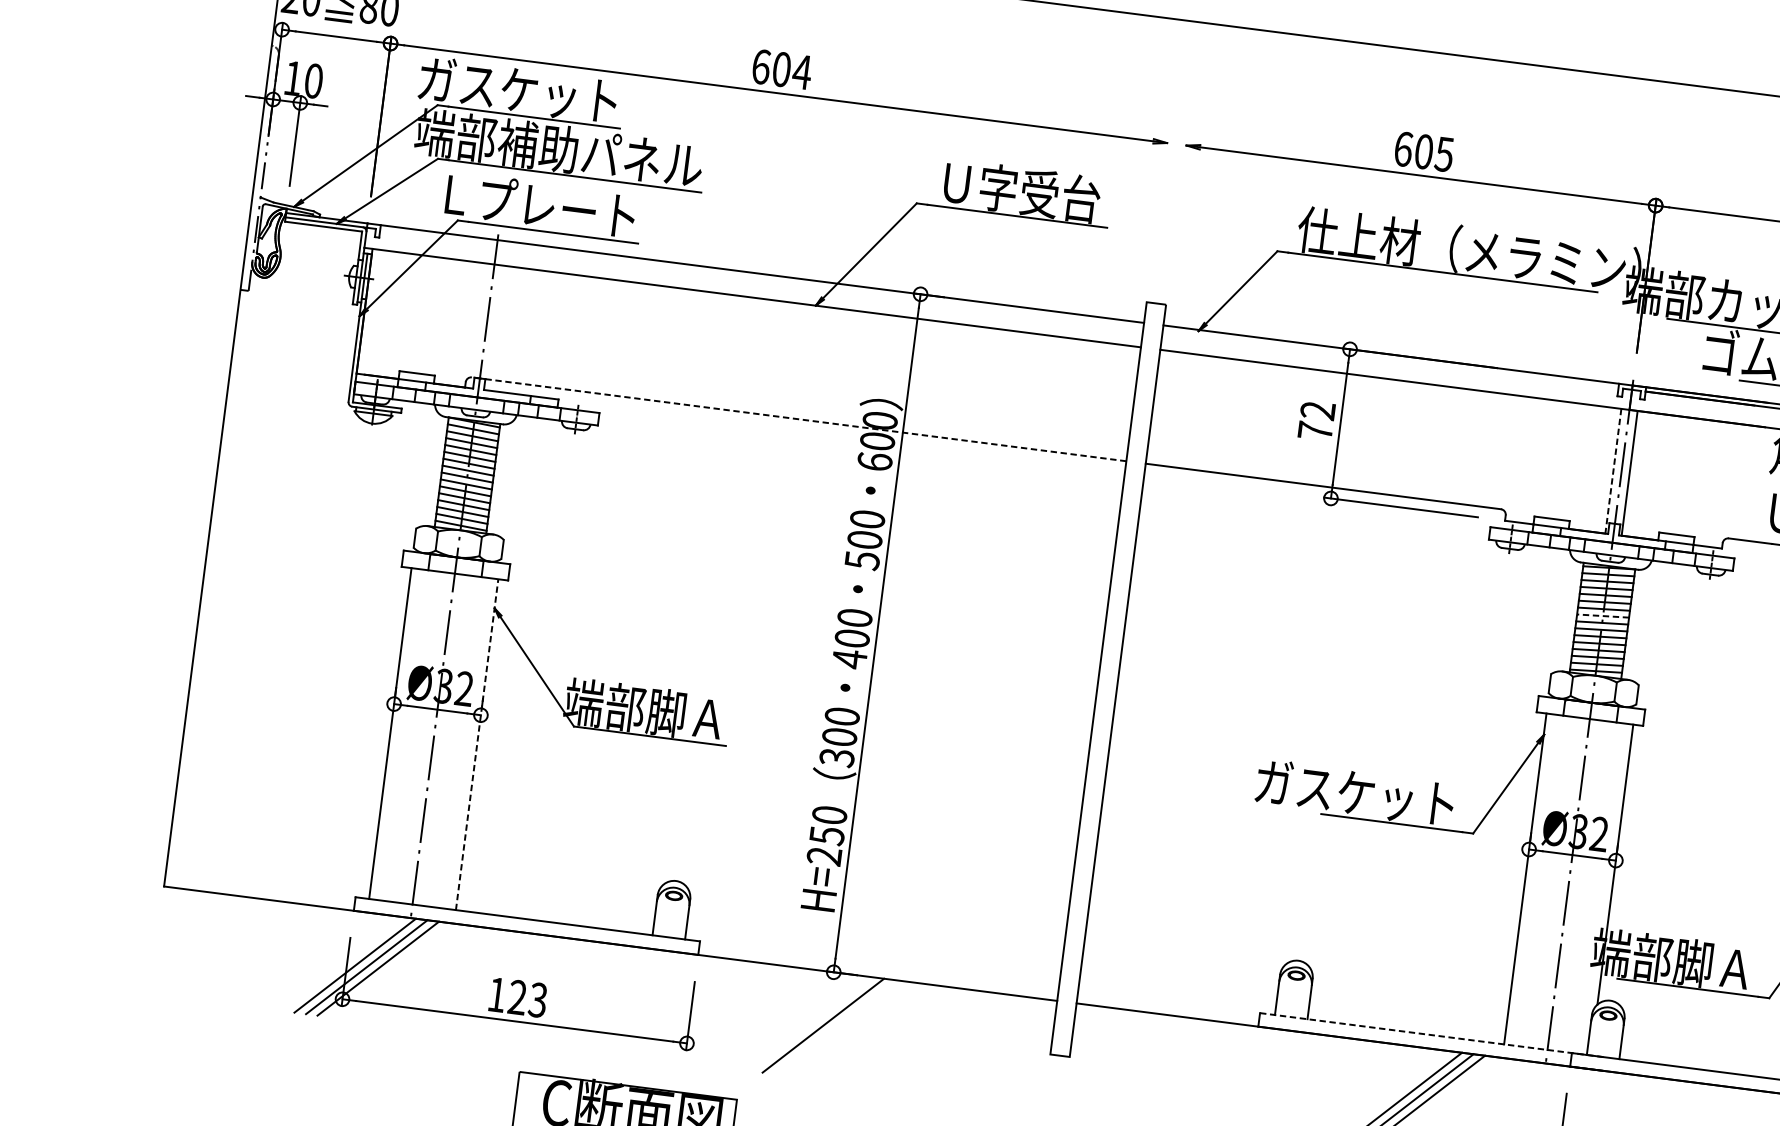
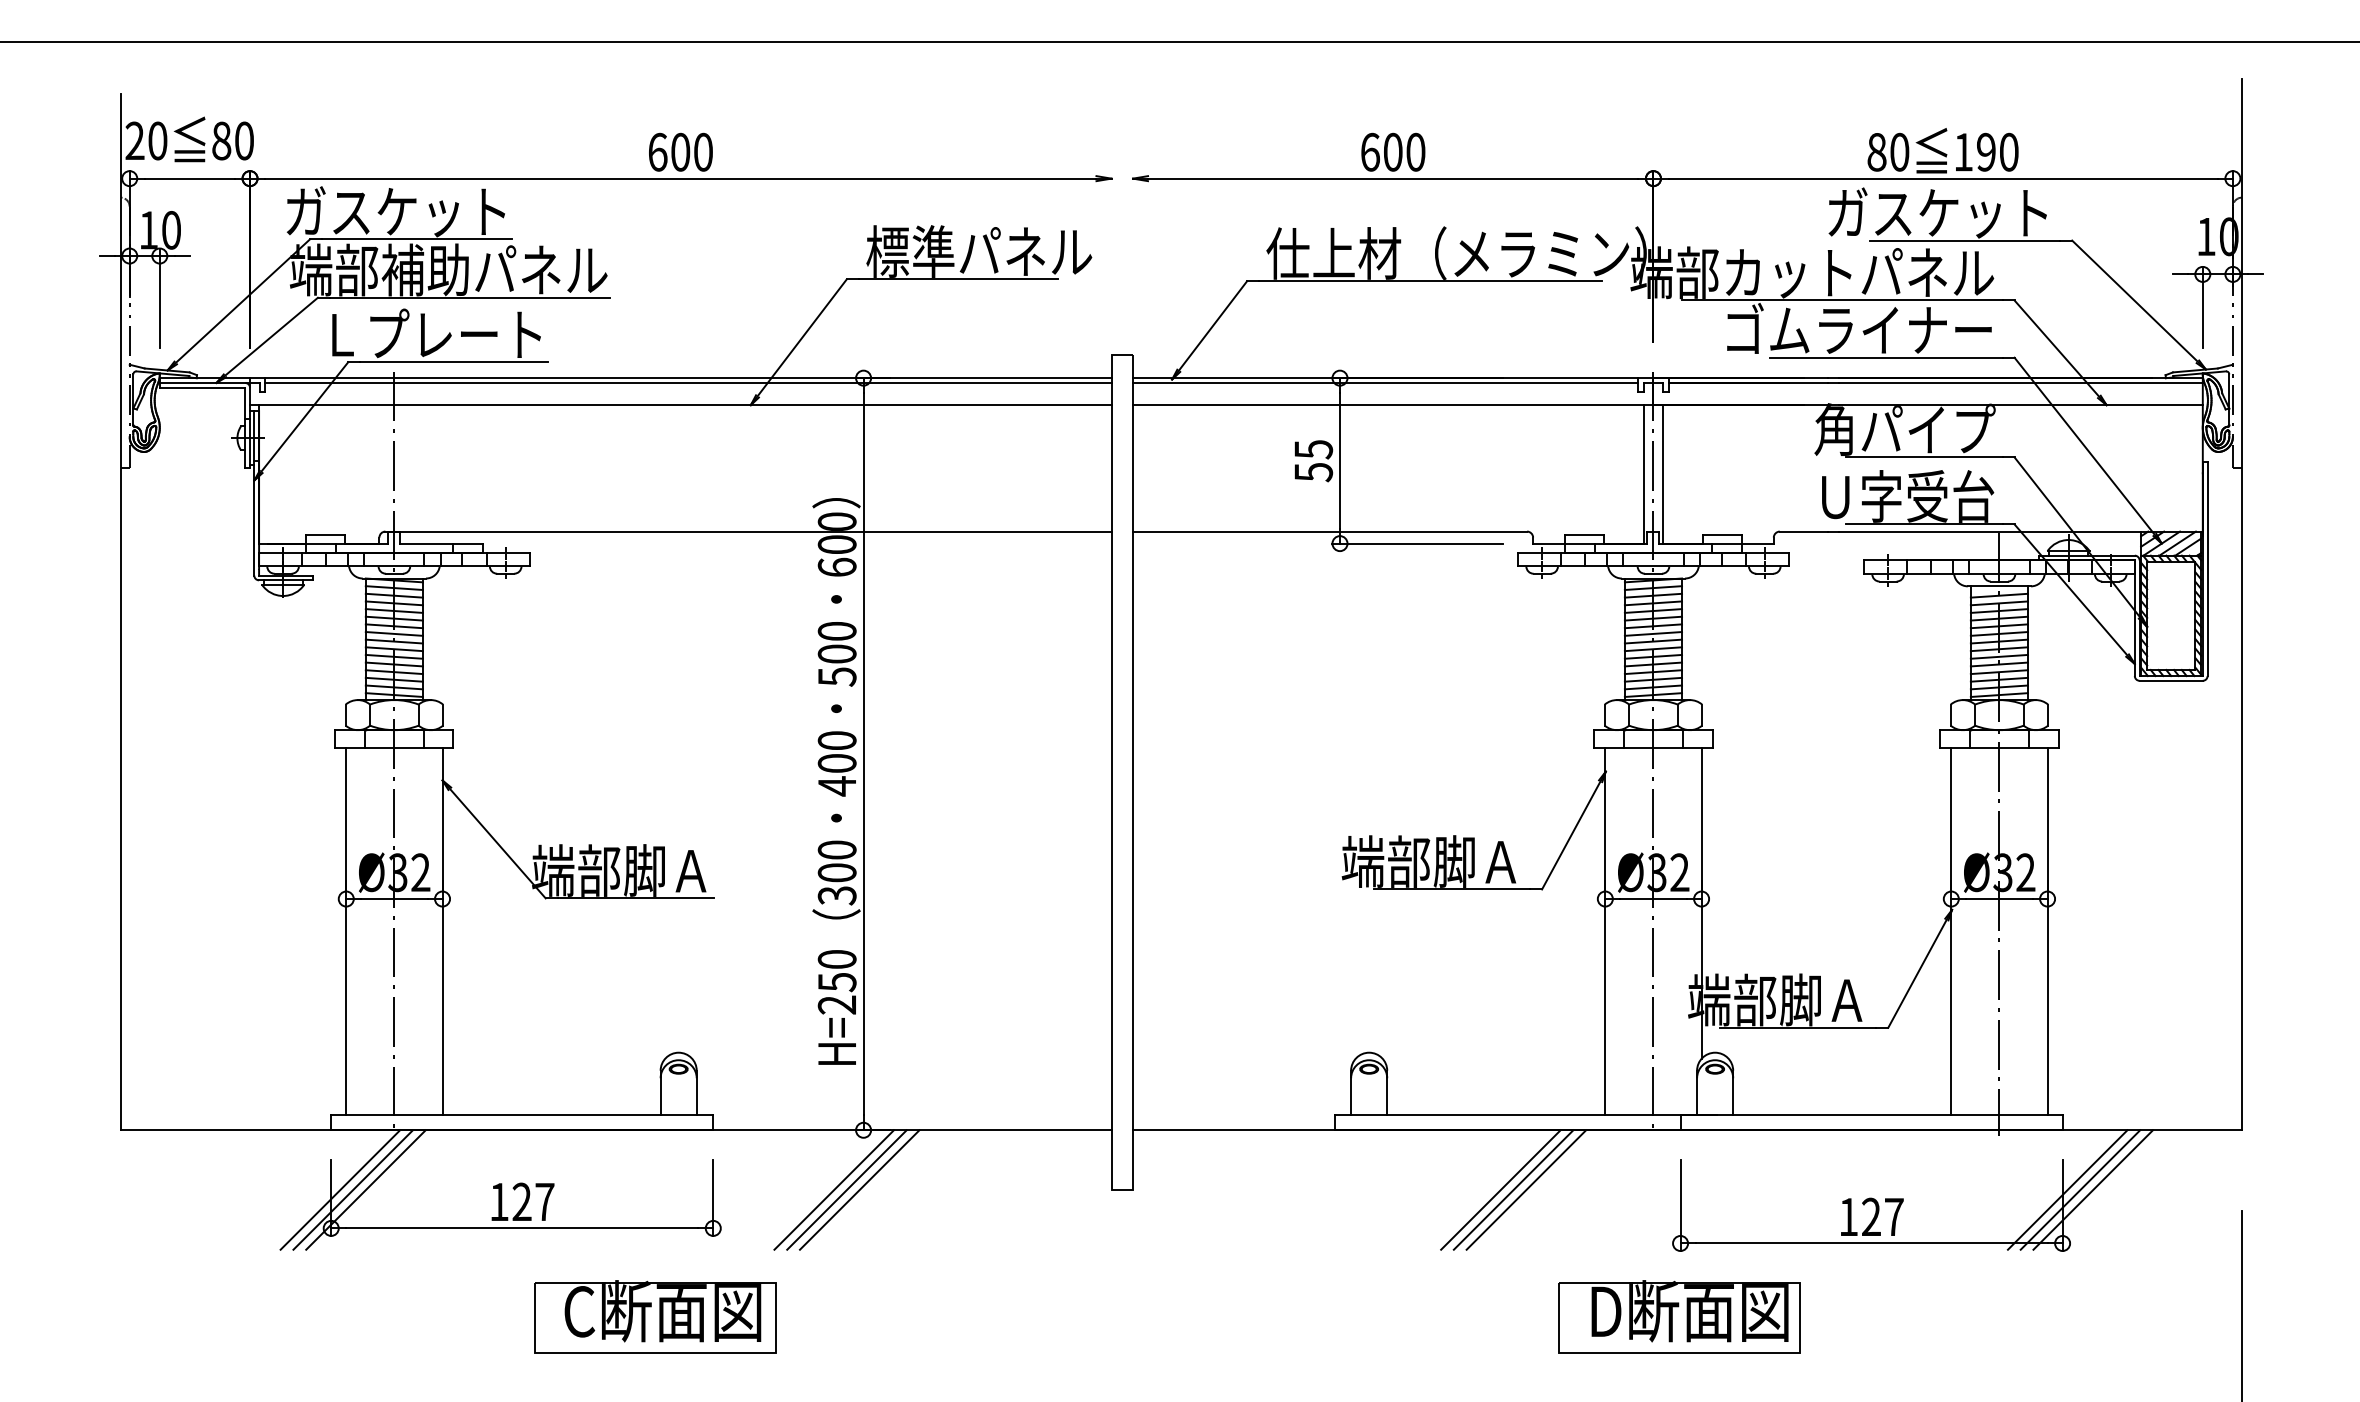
text: (802, 71) -> (703, 151), 604 -> 600
text: (1444, 153) -> (1415, 151), 605 -> 600
text: (1039, 193) -> (979, 251), Ｕ字受台 -> 標準パネル
line: (761, 277) -> (687, 382), added
line: (1390, 358) -> (1385, 382), added
line: (798, 419) -> (747, 531), dashed -> solid
text: (1316, 421) -> (1313, 461), 72 -> 55
line: (1613, 471) -> (1644, 474), dashed -> solid
line: (1603, 615) -> (1653, 633), dashed -> solid
line: (477, 744) -> (442, 931), dashed -> solid
text: (1355, 792) -> (1407, 861), ガスケット -> 端部脚Ａ
text: (537, 999) -> (544, 1201), 123 -> 127
line: (799, 1022) -> (833, 1189), added
line: (811, 1023) -> (846, 1189), added
line: (1433, 1035) -> (1526, 1115), dashed -> solid

